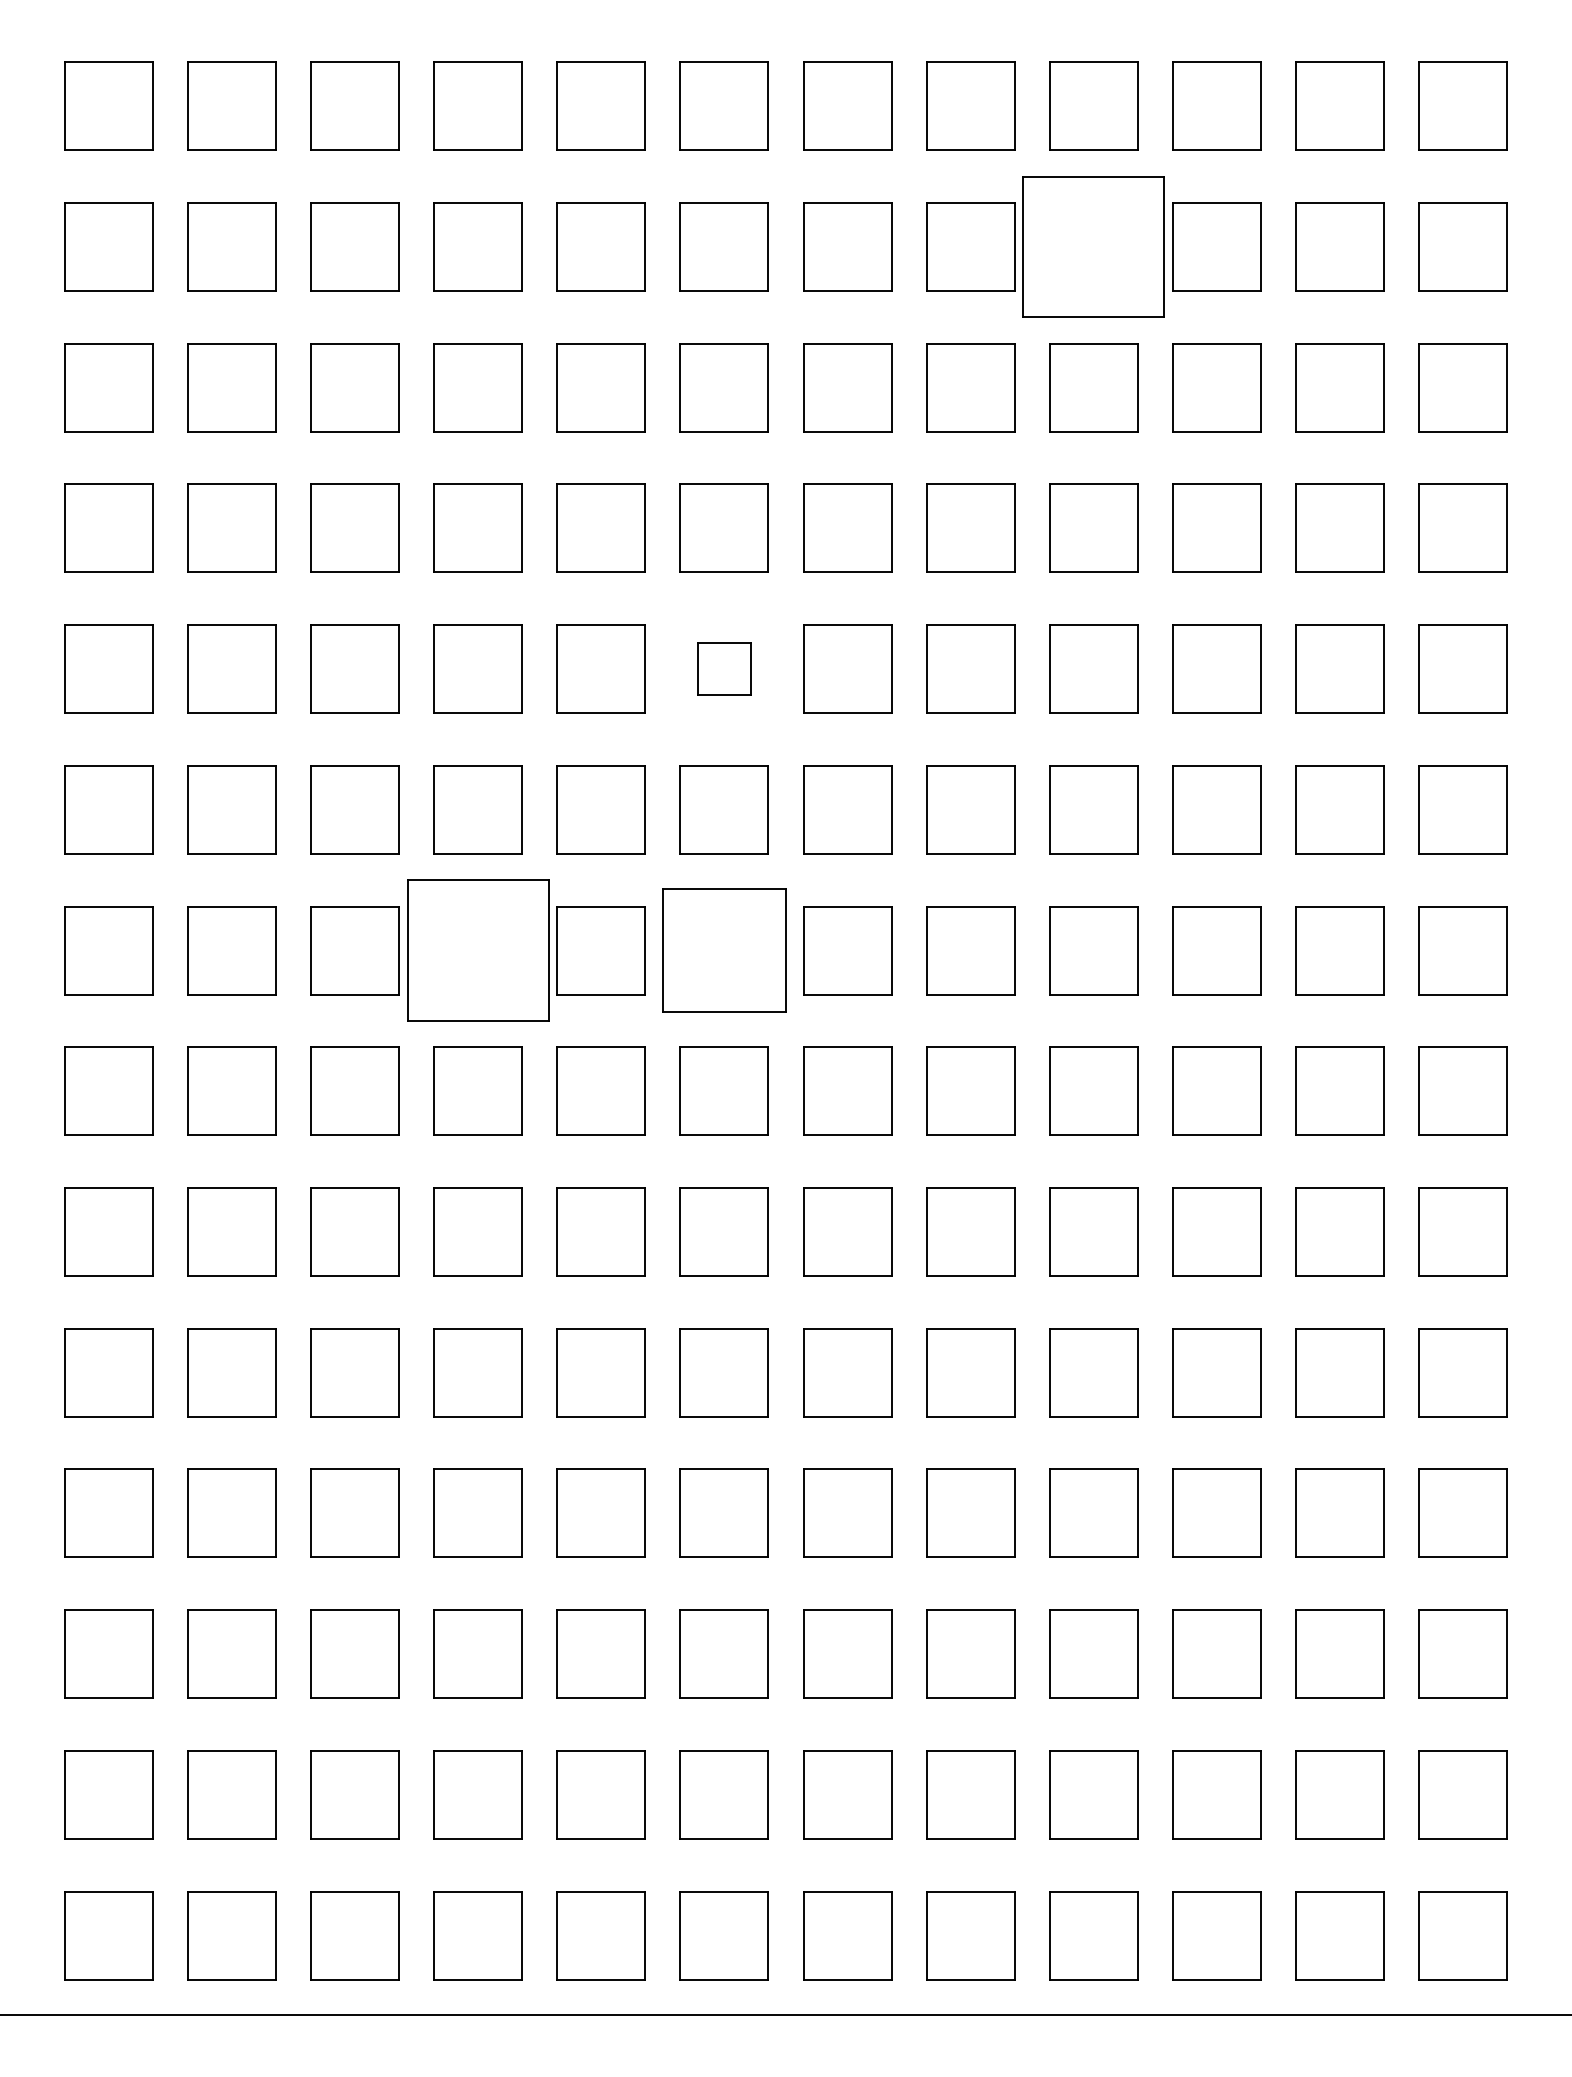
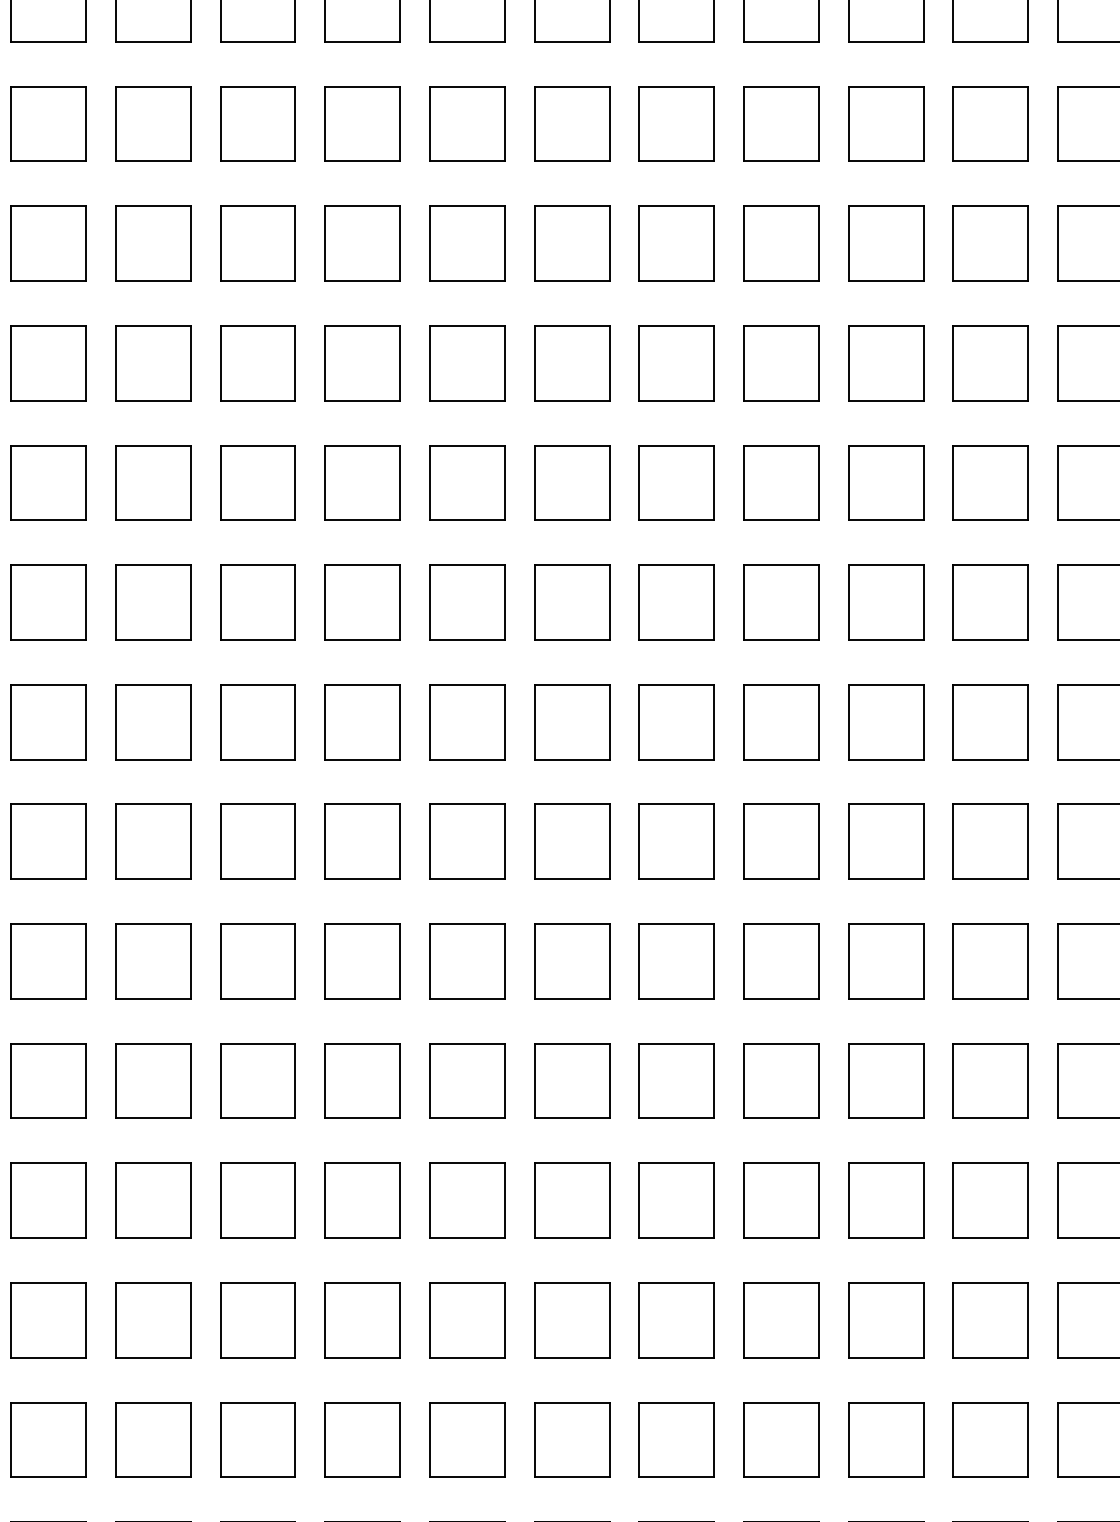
part: (1093, 246) -> (885, 123), size x0.62
part: (723, 668) -> (571, 482), size x1.67
part: (477, 950) -> (362, 722), size x0.62
part: (723, 950) -> (571, 722), size x0.71

